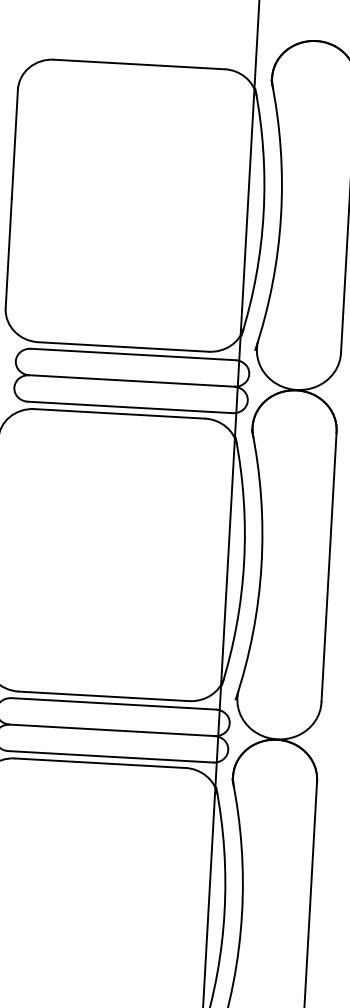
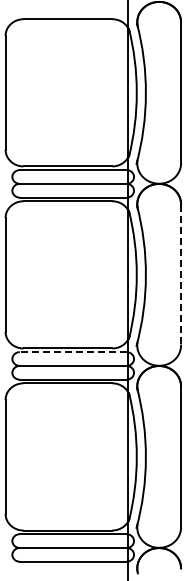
line: (329, 566) -> (181, 274), solid -> dashed
line: (112, 704) -> (72, 352), solid -> dashed

